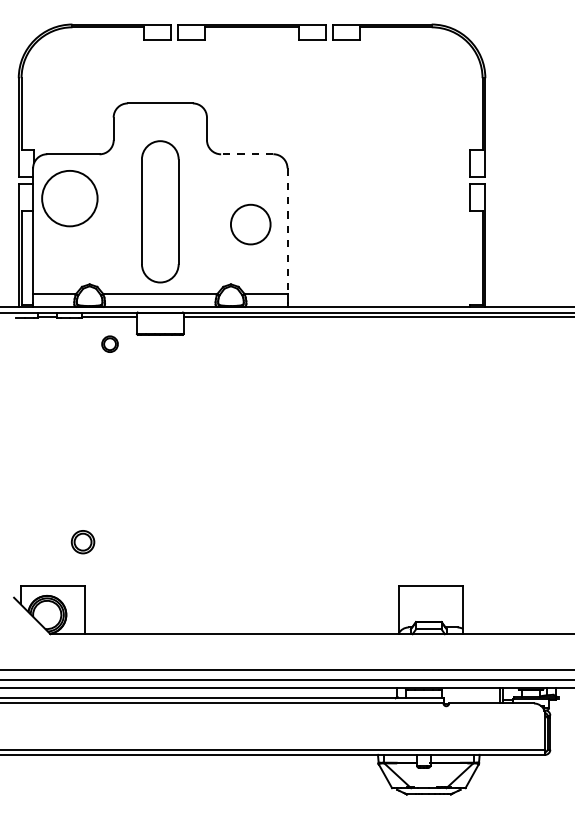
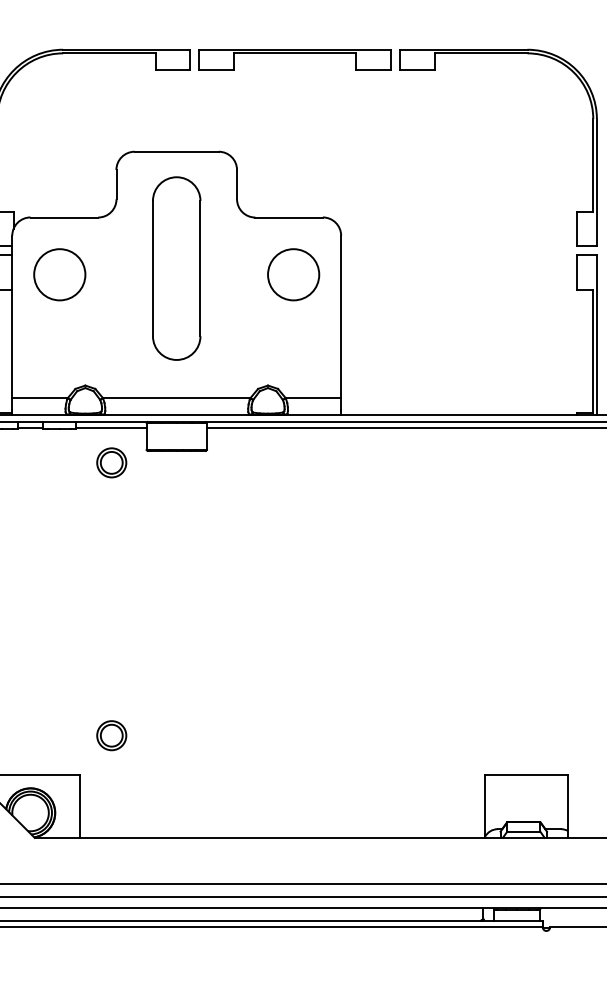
line: (246, 154) -> (288, 217), dashed -> solid
circle: (69, 198) -> (59, 274), size x0.71
part: (160, 211) -> (176, 268), moved
circle: (250, 224) -> (293, 274), moved
line: (287, 231) -> (341, 317), dashed -> solid
part: (109, 344) -> (111, 463), size x1.43
part: (82, 542) -> (111, 736), moved

